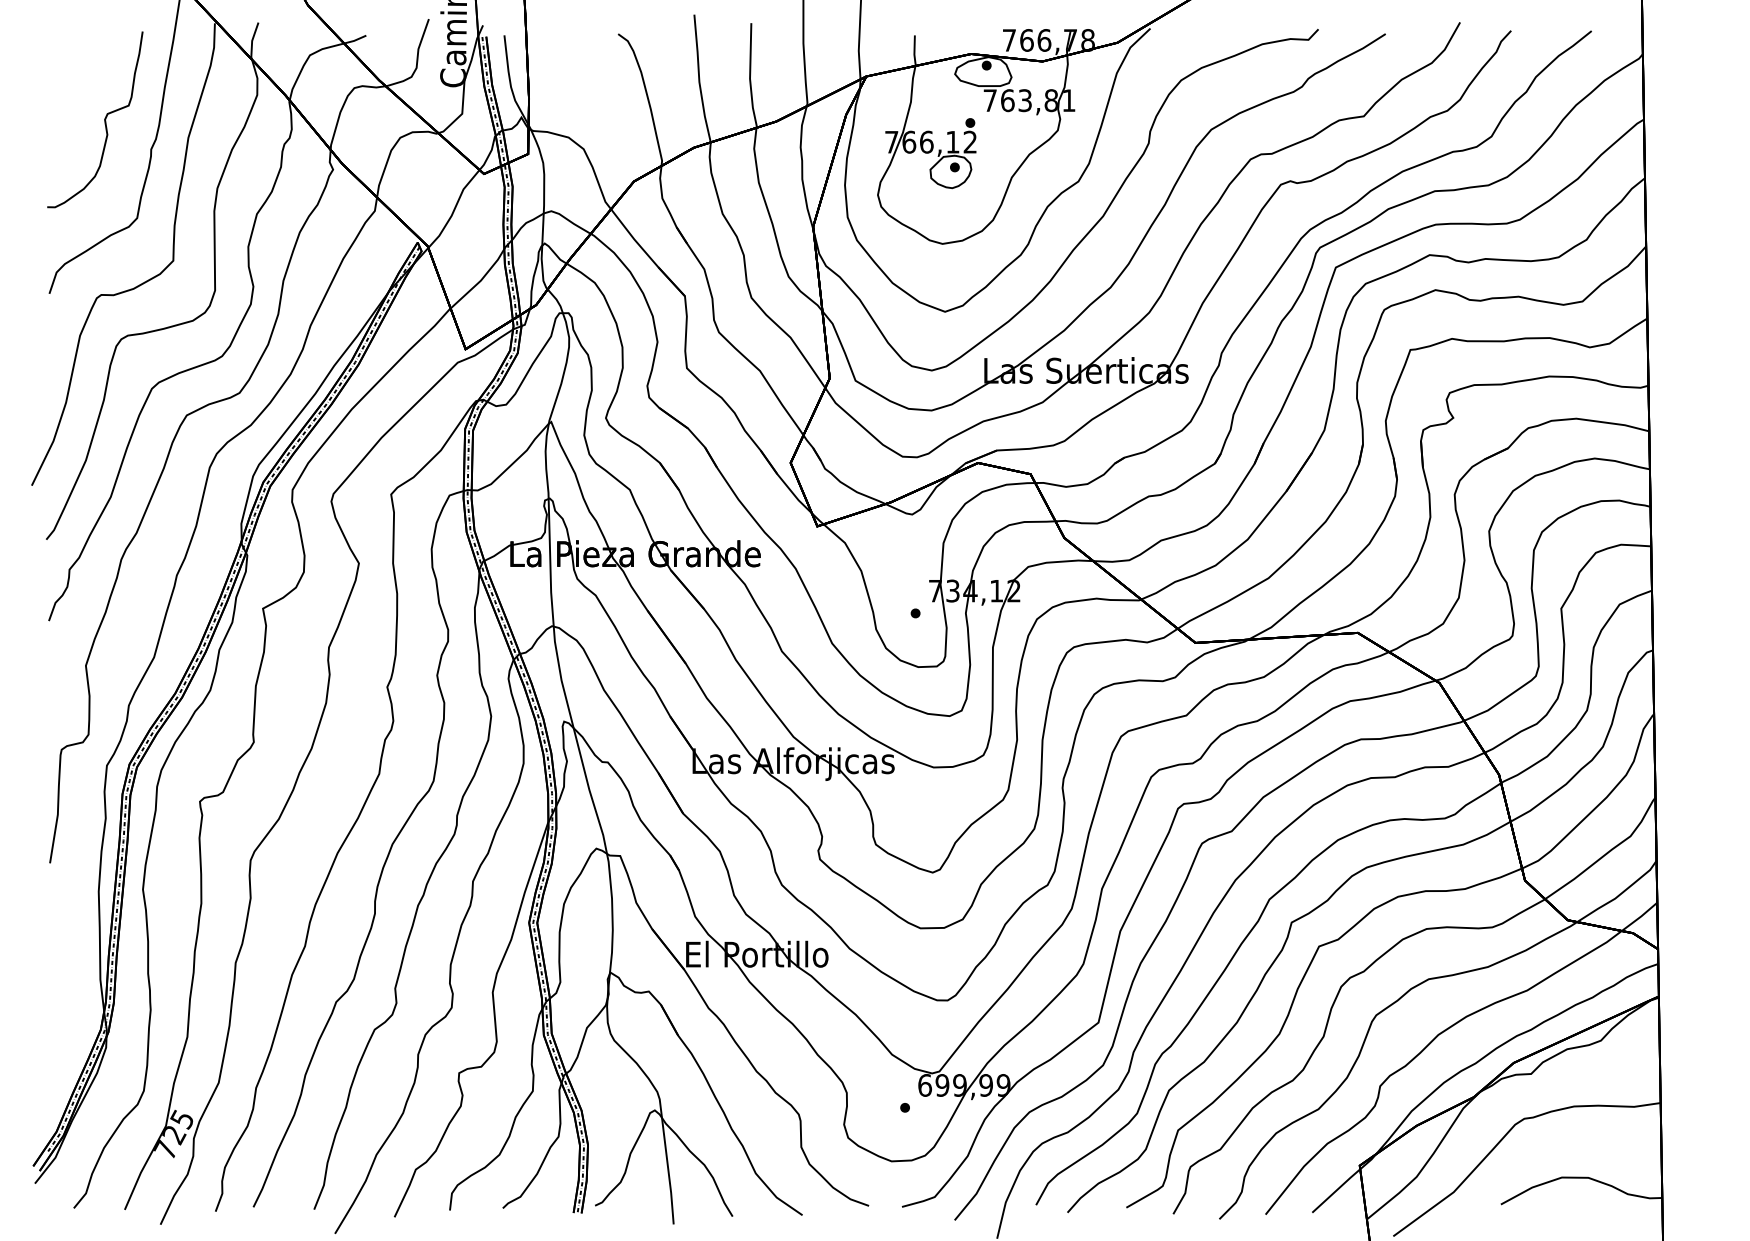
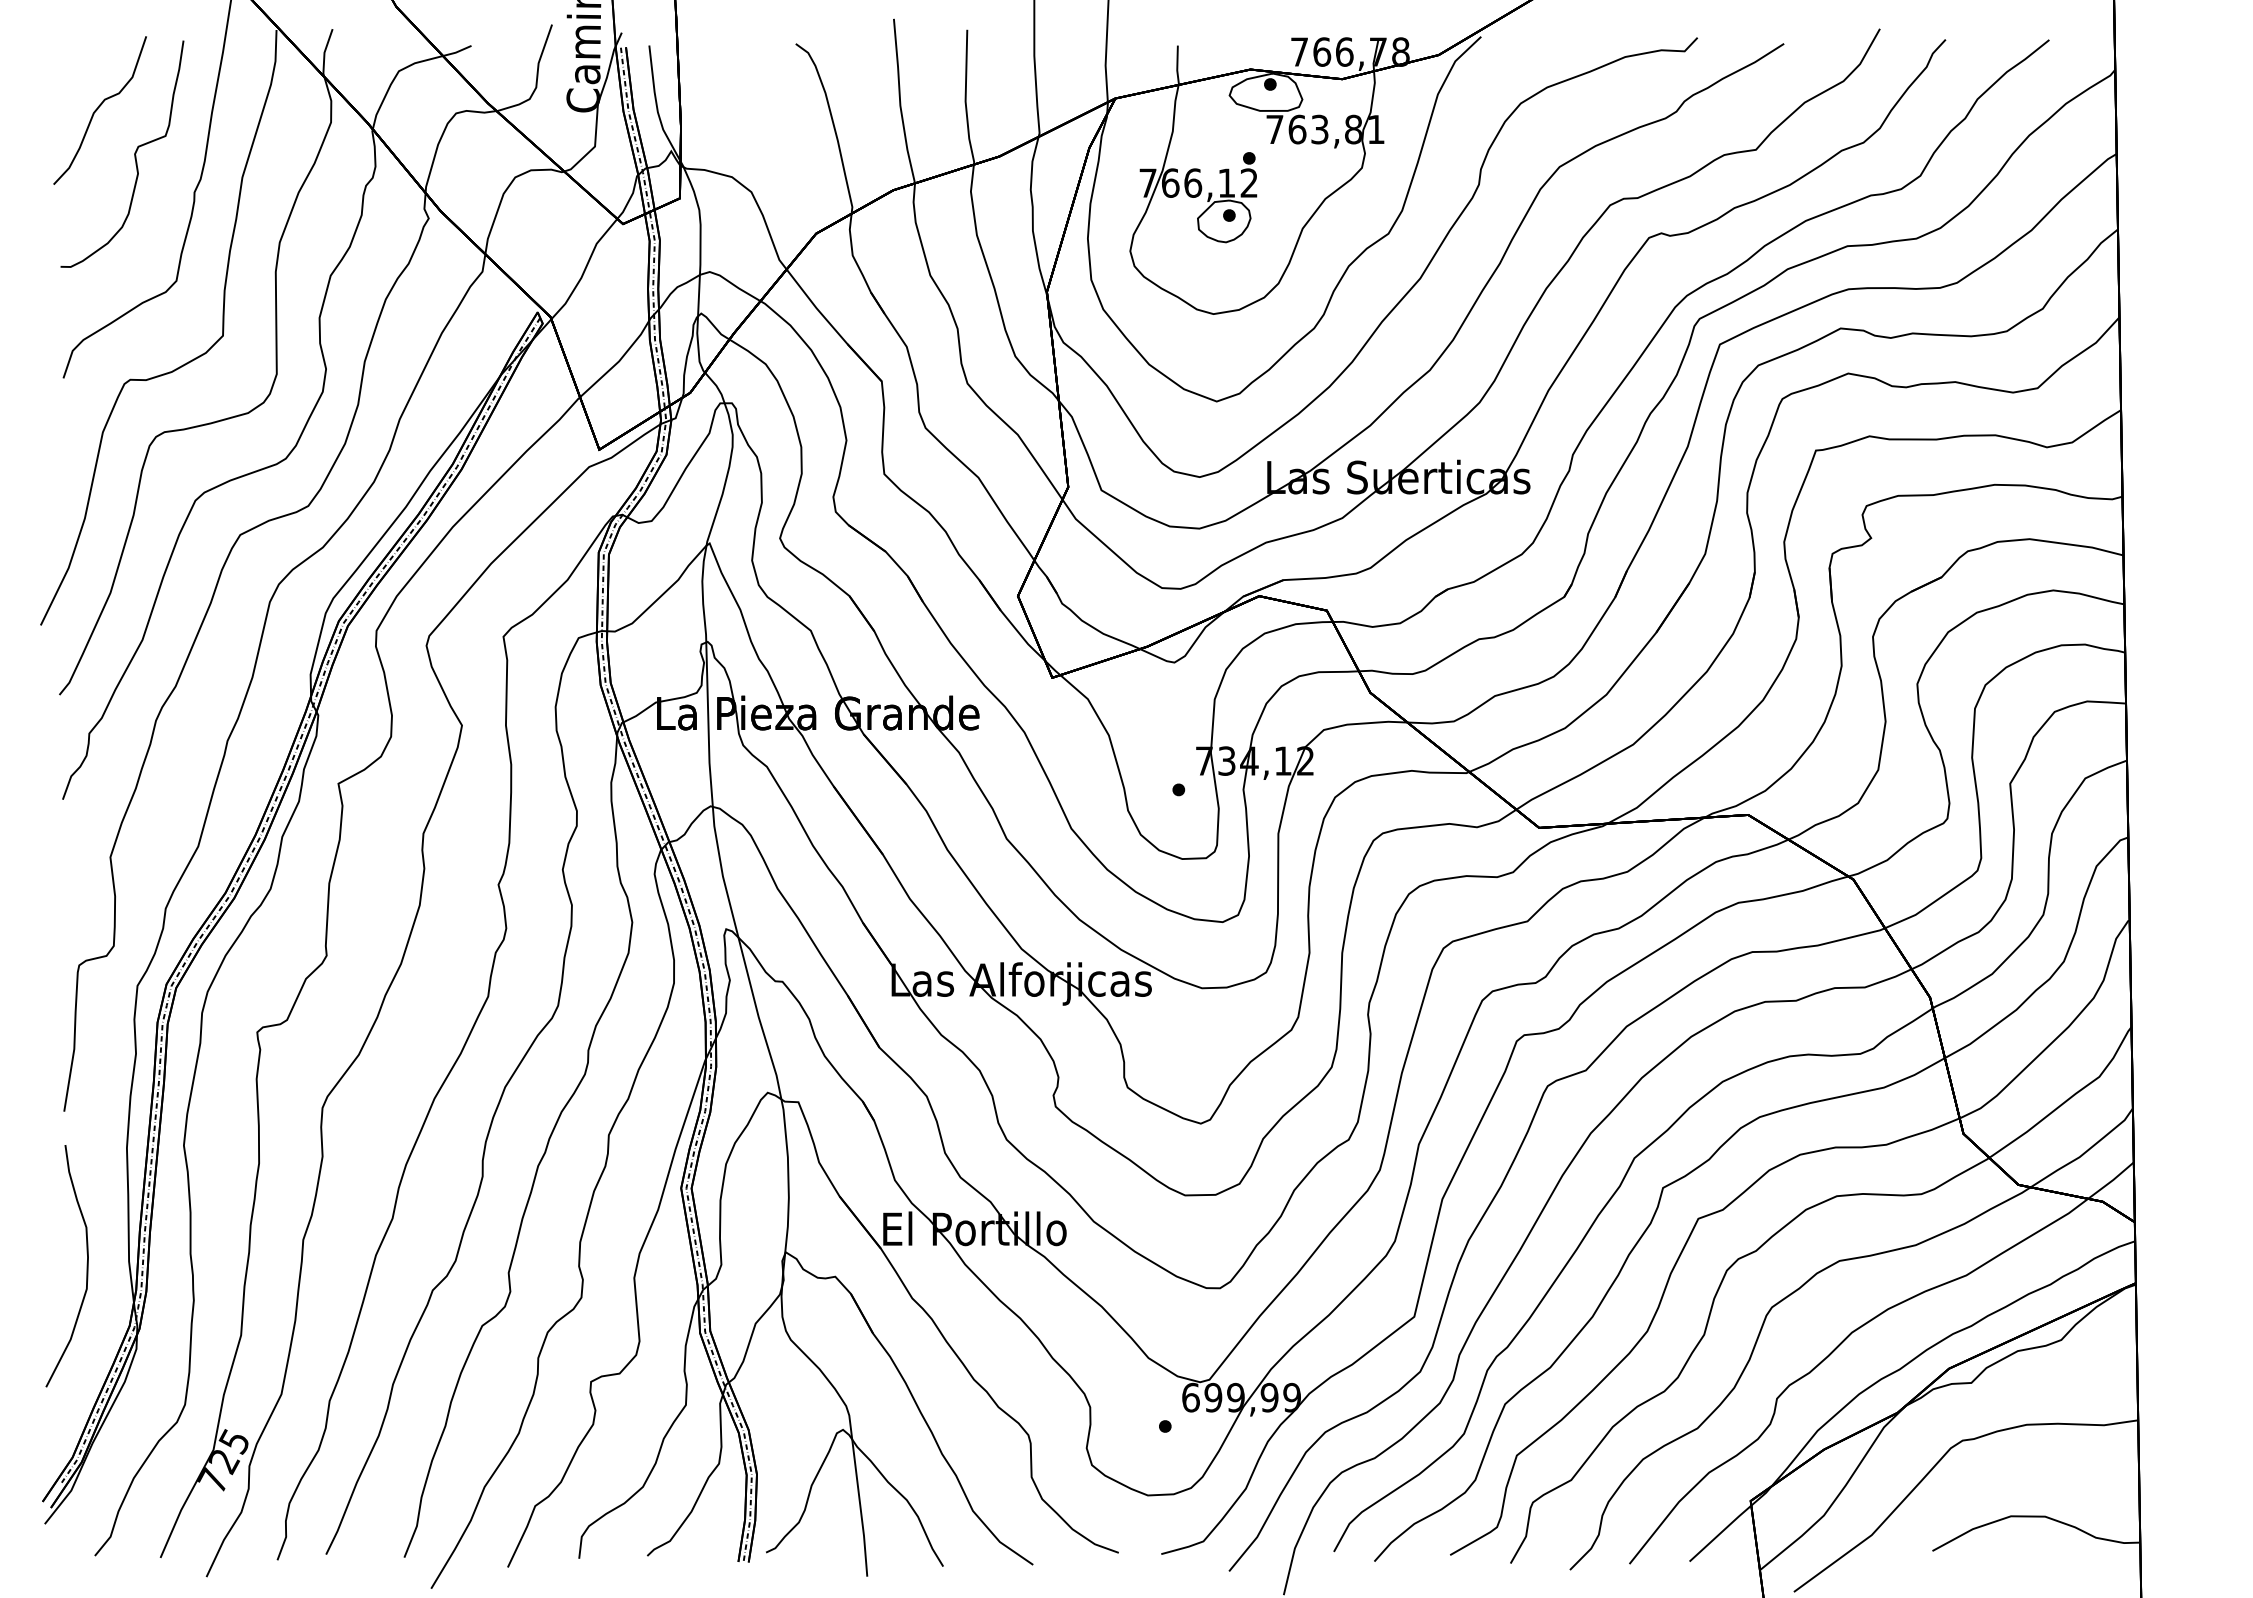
curve: (76, 85) -> (98, 109), added
curve: (67, 983) -> (86, 1266), added

